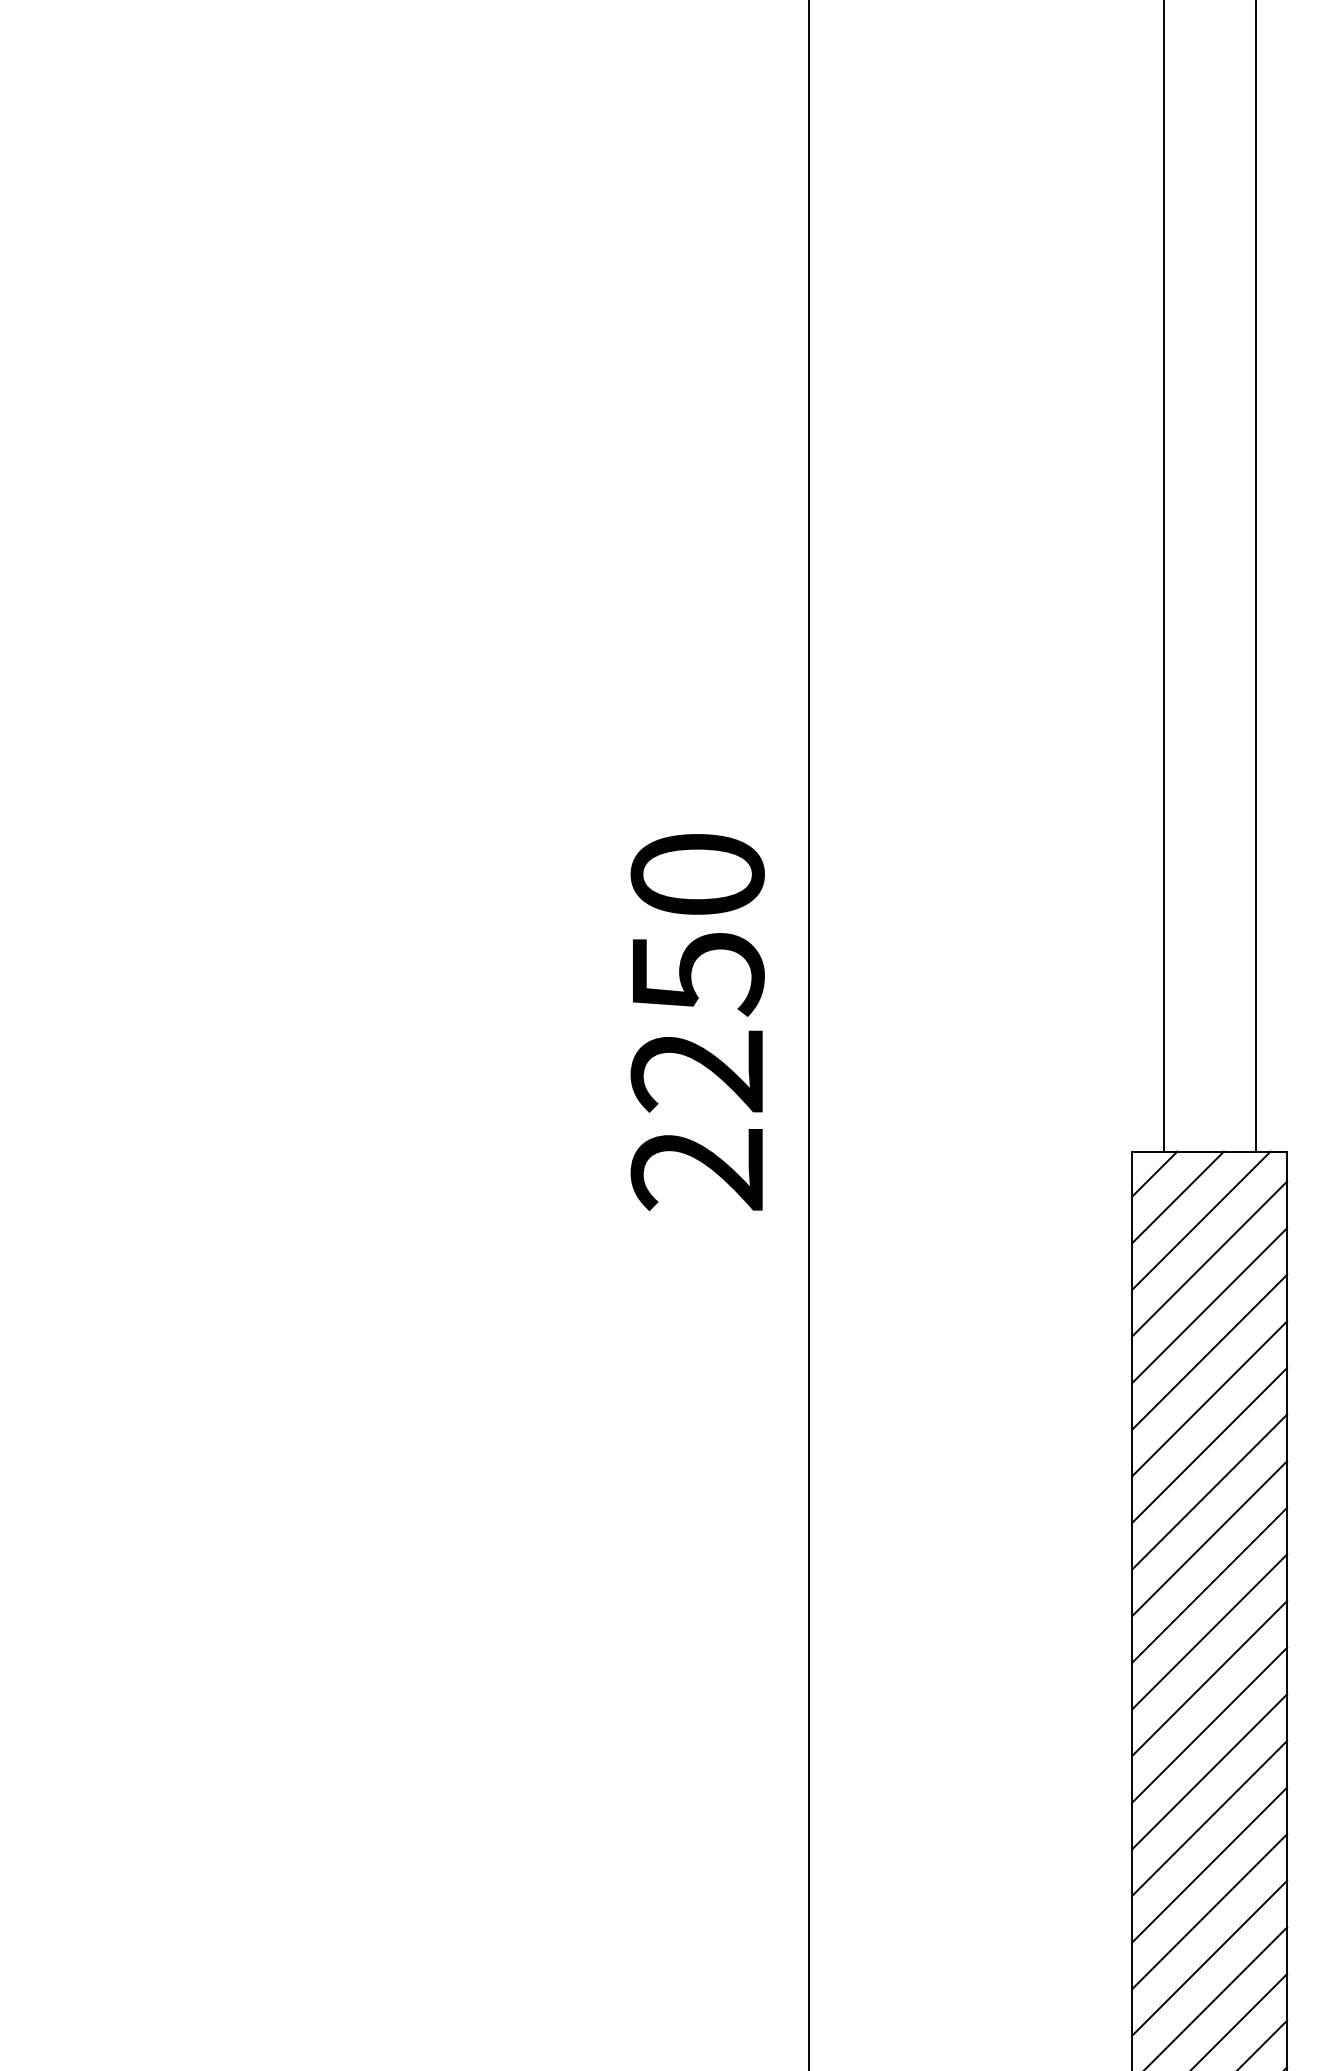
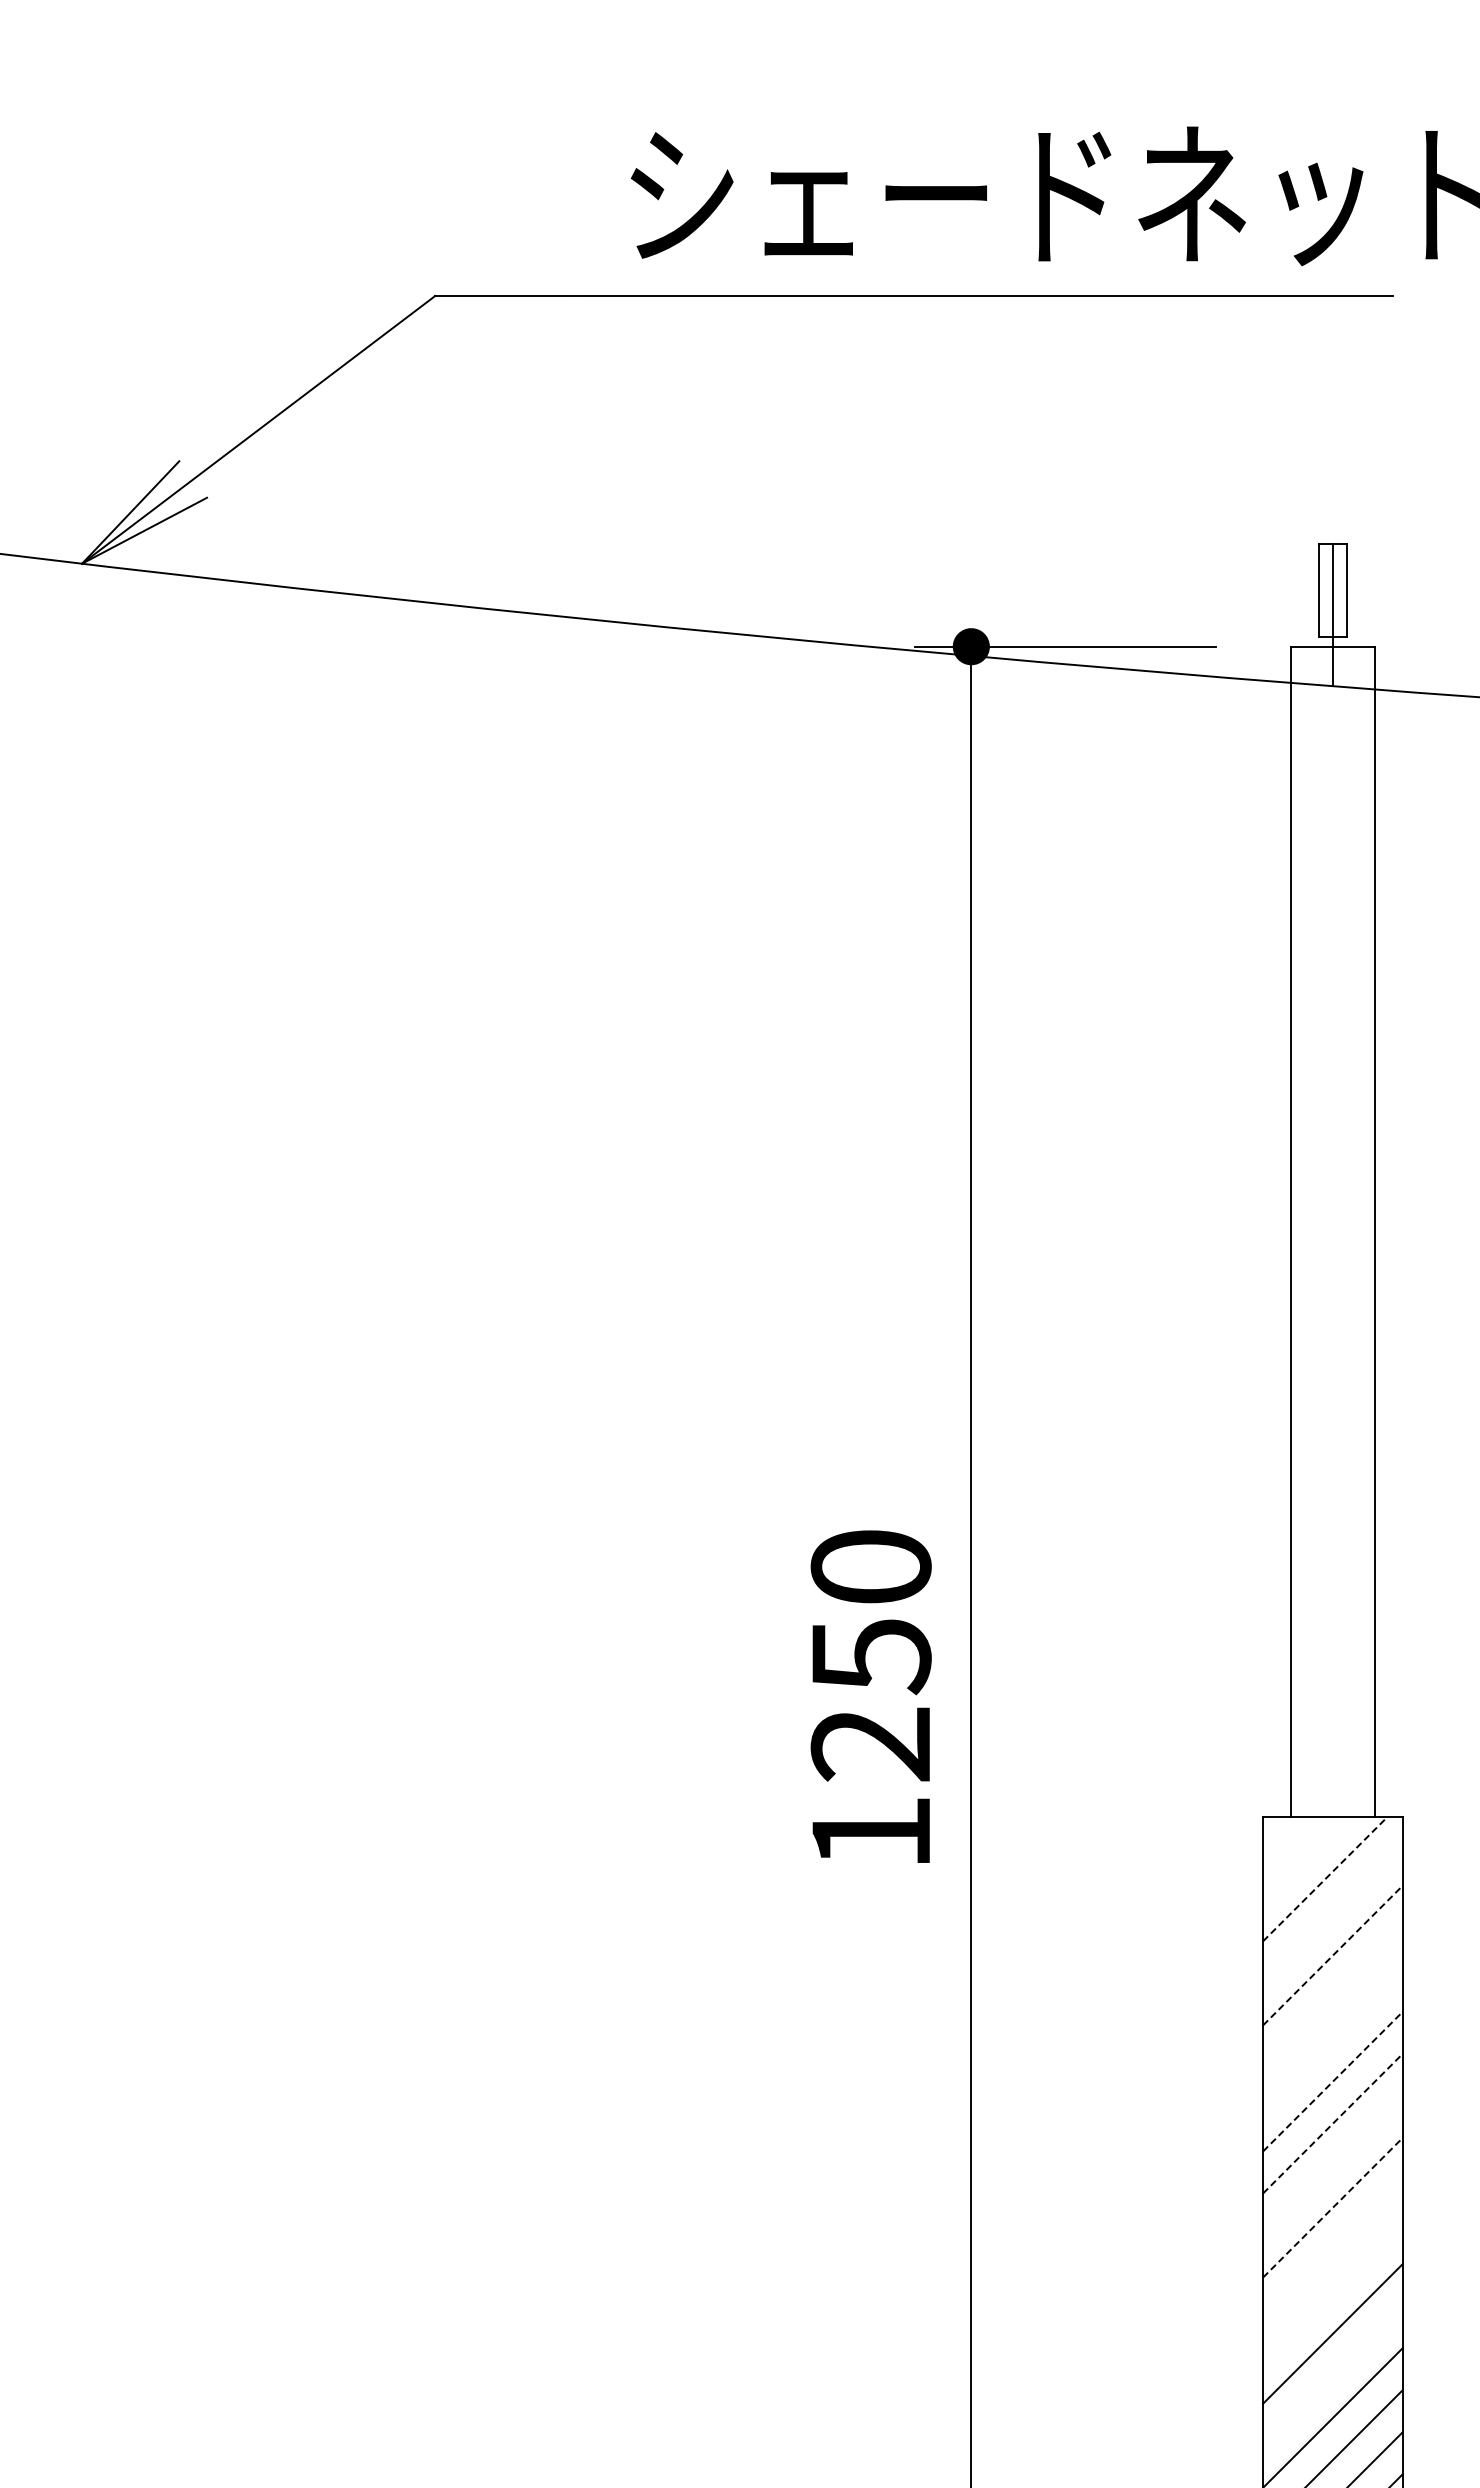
text: (695, 1170) -> (869, 1833), 2250 -> 1250
line: (1154, 1173) -> (1283, 1836), removed
line: (1178, 1196) -> (1304, 1857), removed
line: (1201, 1220) -> (1325, 1878), solid -> dashed
line: (1209, 1258) -> (1332, 1913), removed
line: (1209, 1305) -> (1332, 1955), solid -> dashed
line: (1209, 1352) -> (1332, 1997), removed
line: (1209, 1398) -> (1332, 2039), removed
line: (1209, 1445) -> (1332, 2081), solid -> dashed
line: (1209, 1491) -> (1332, 2123), solid -> dashed
line: (1209, 1538) -> (1332, 2165), removed
line: (1209, 1584) -> (1332, 2207), solid -> dashed
line: (1209, 1631) -> (1332, 2249), removed
line: (1209, 1678) -> (1332, 2291), removed
line: (1209, 1771) -> (1332, 2375), removed

